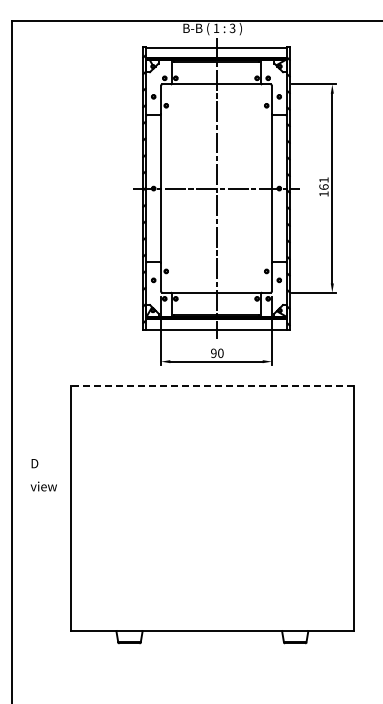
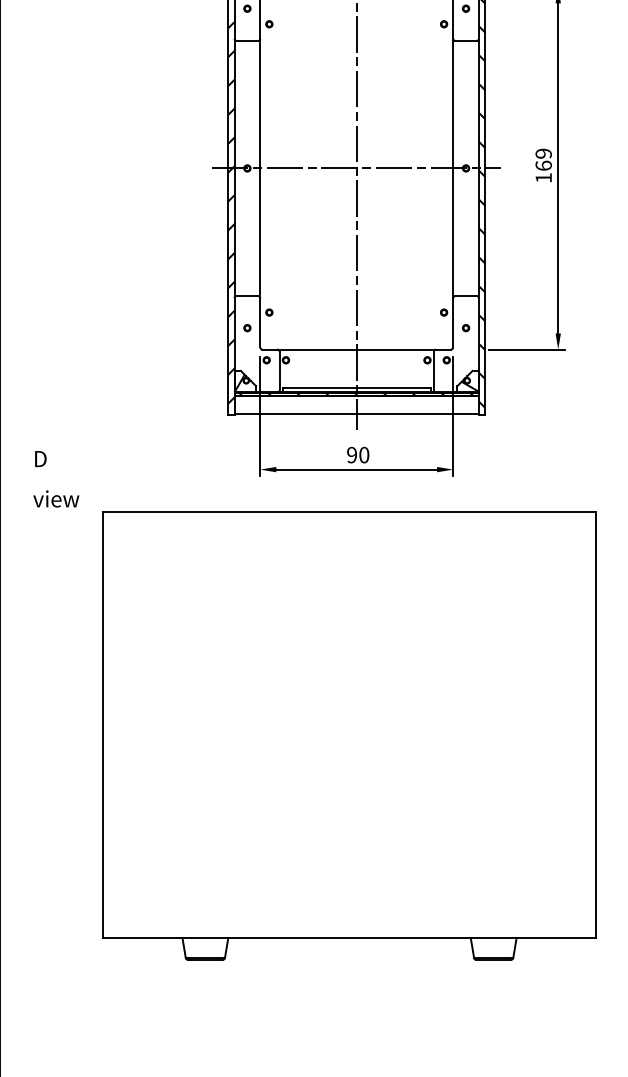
text: (323, 179) -> (542, 152), 161 -> 169
line: (212, 385) -> (349, 511), dashed -> solid
text: (43, 475) -> (55, 479), moved

